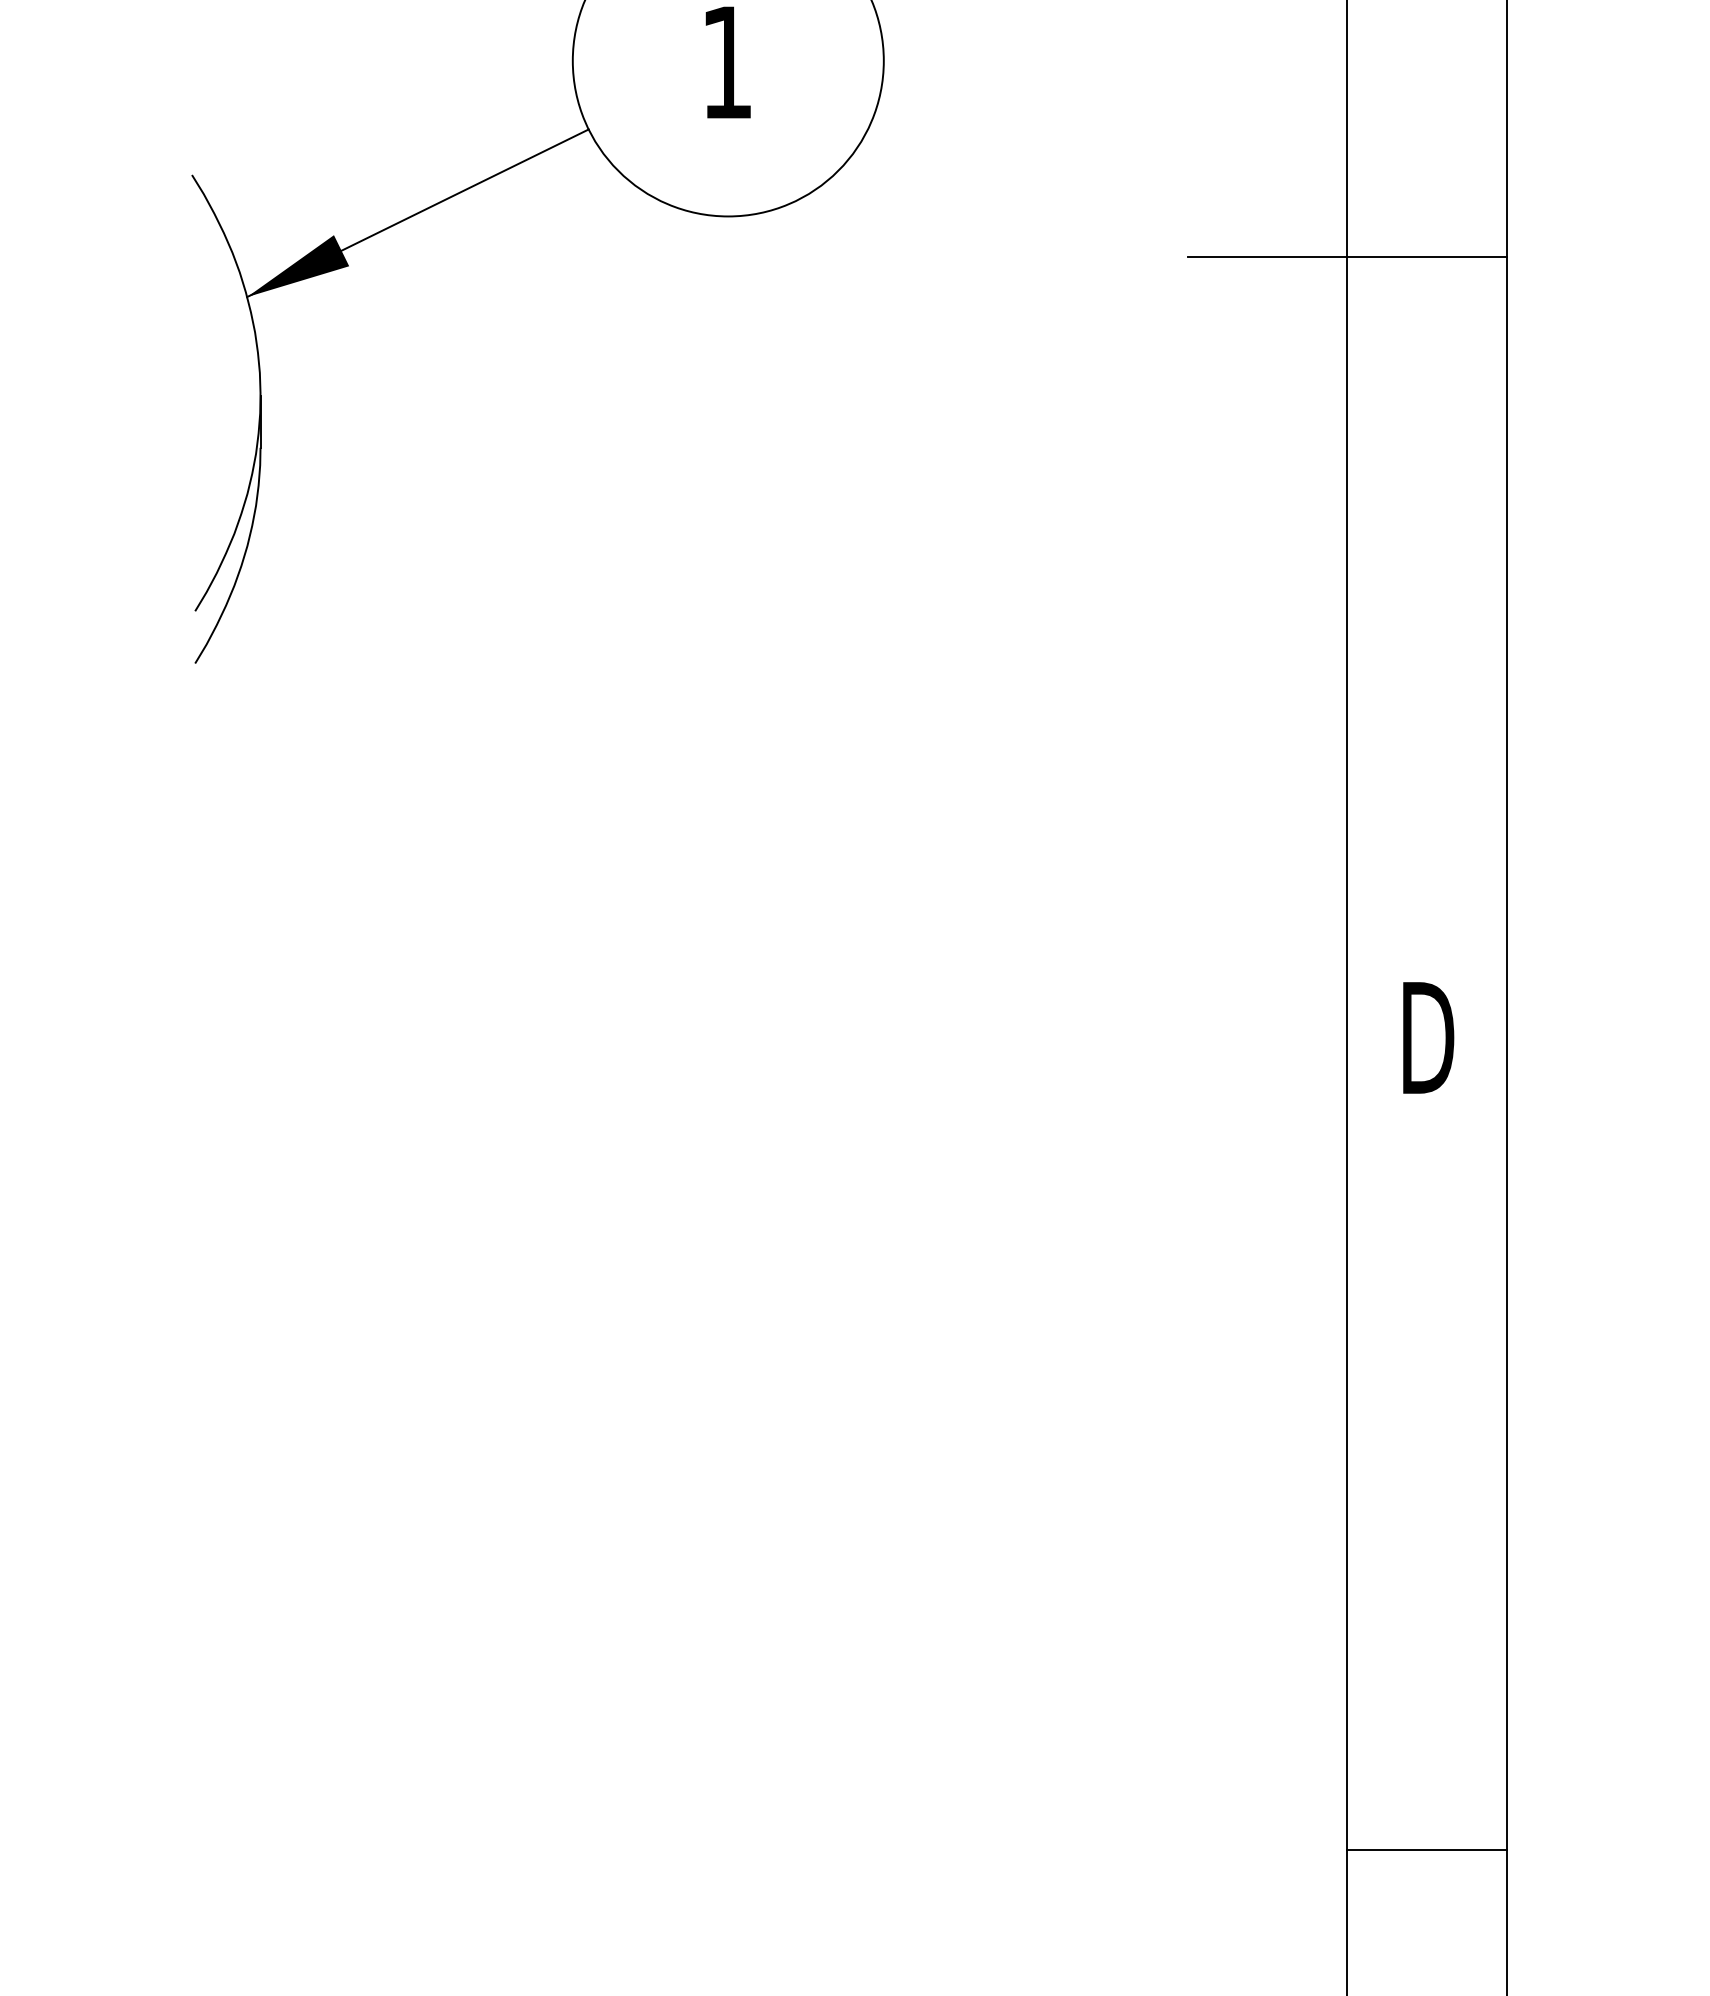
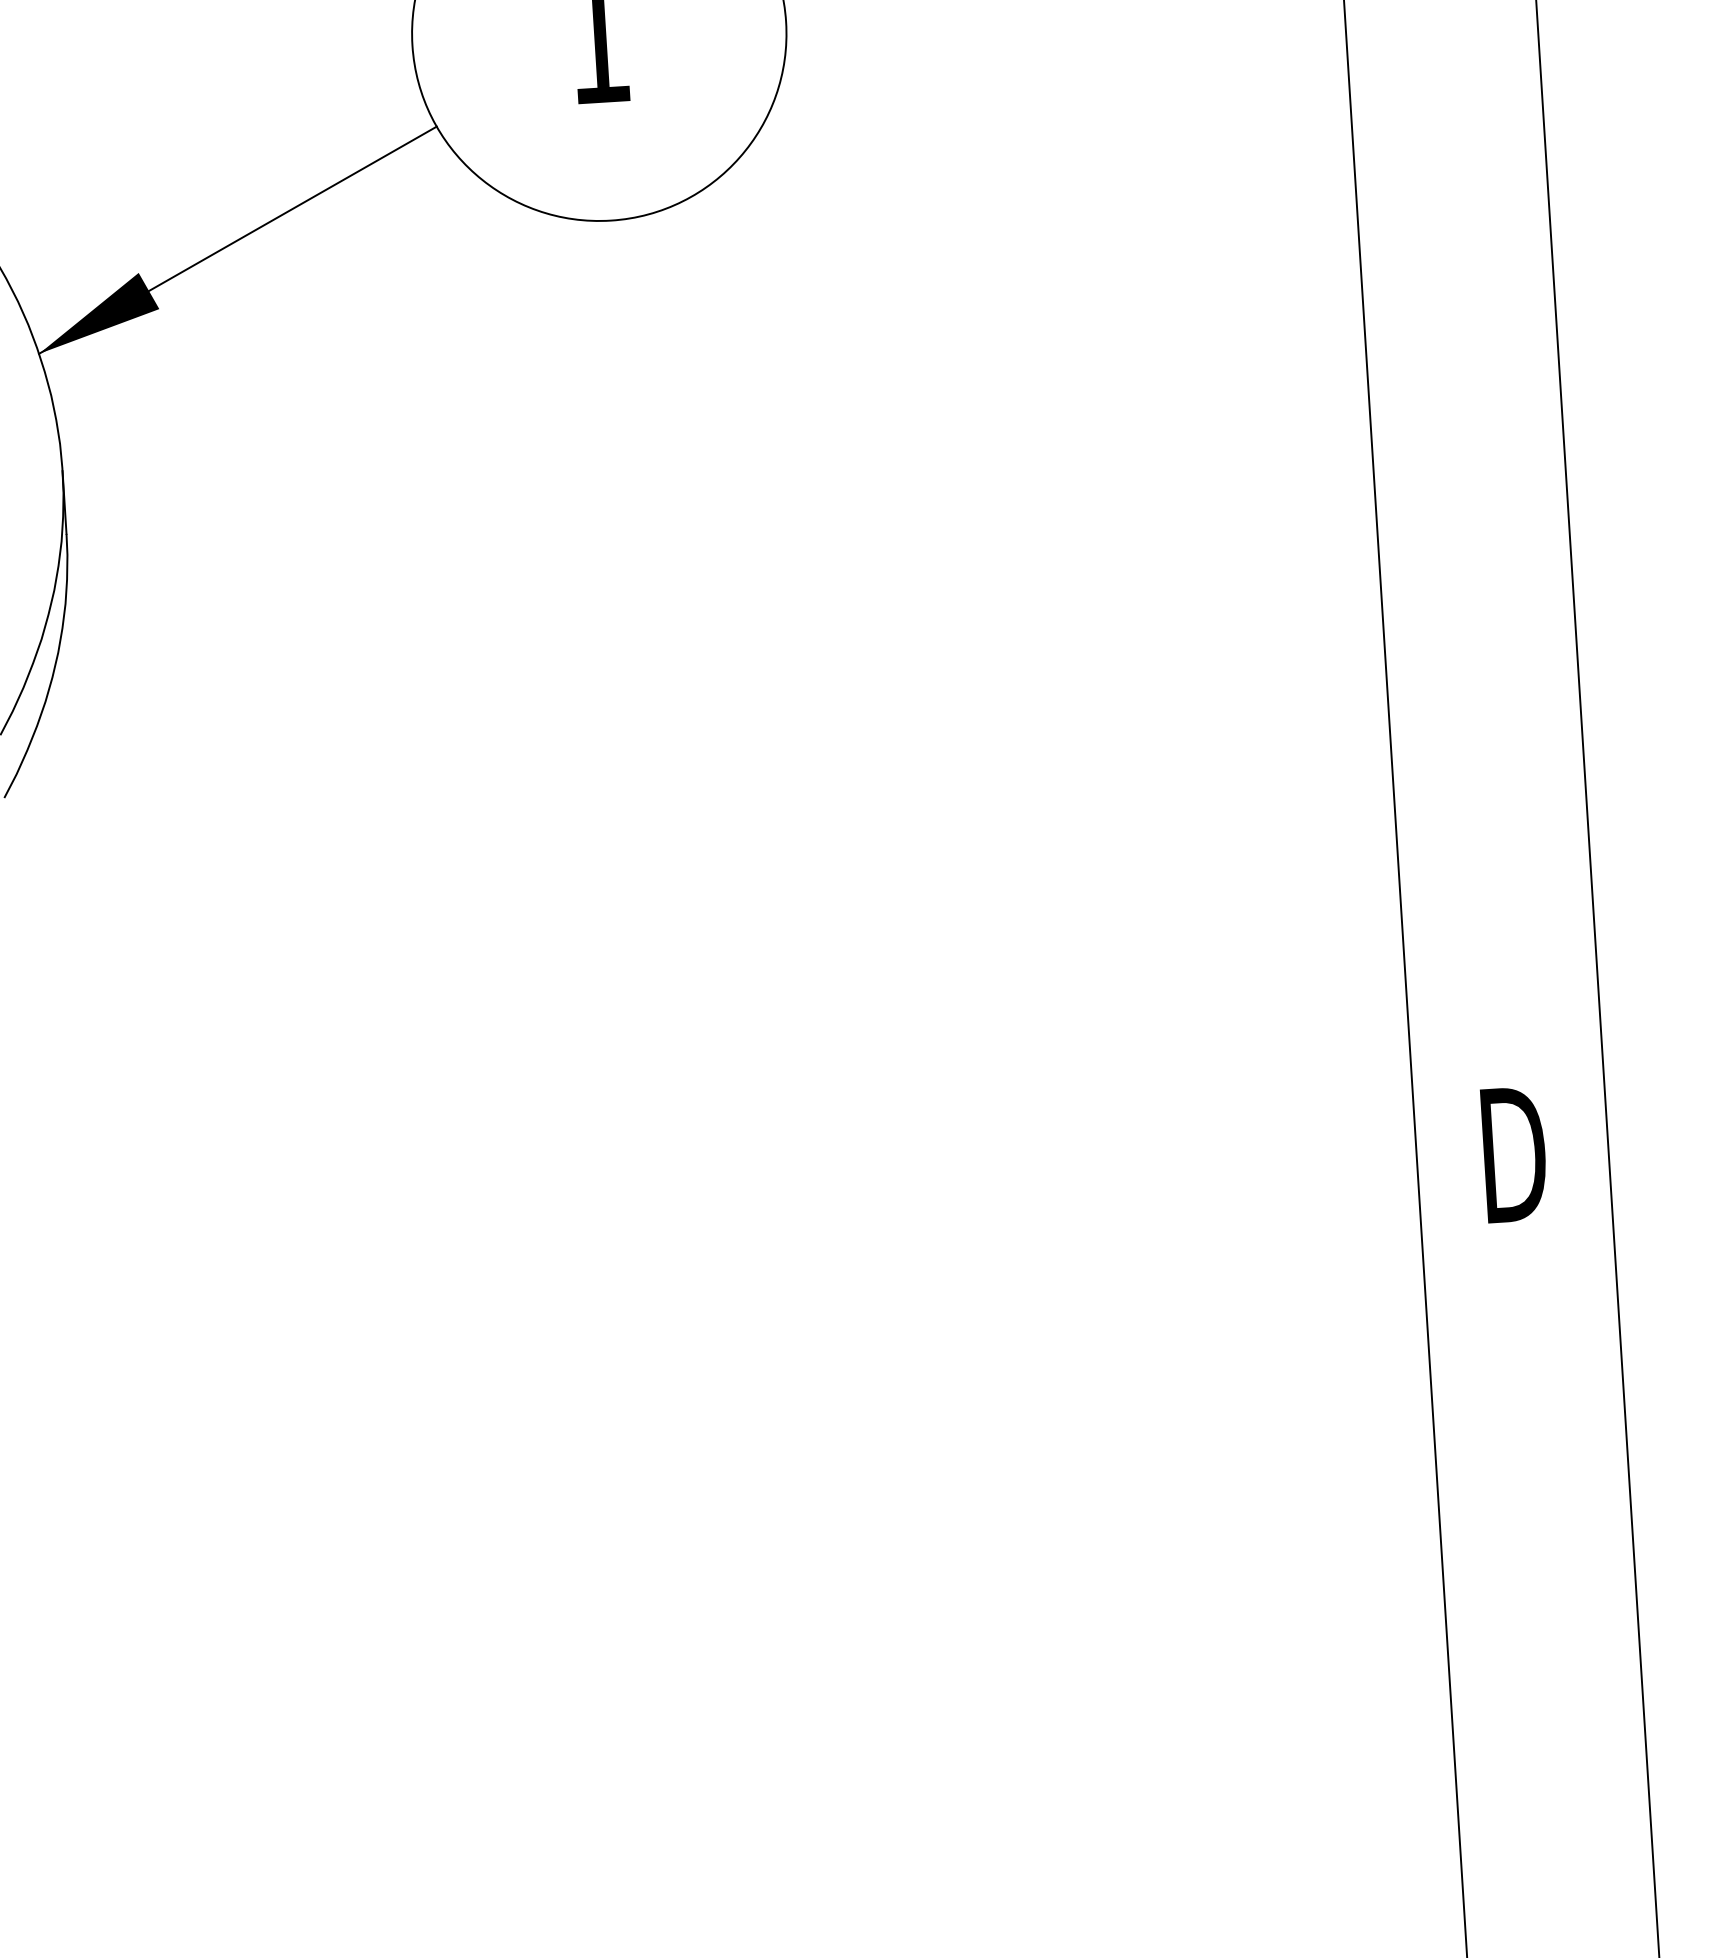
line: (1347, 256) -> (1357, 221), removed

